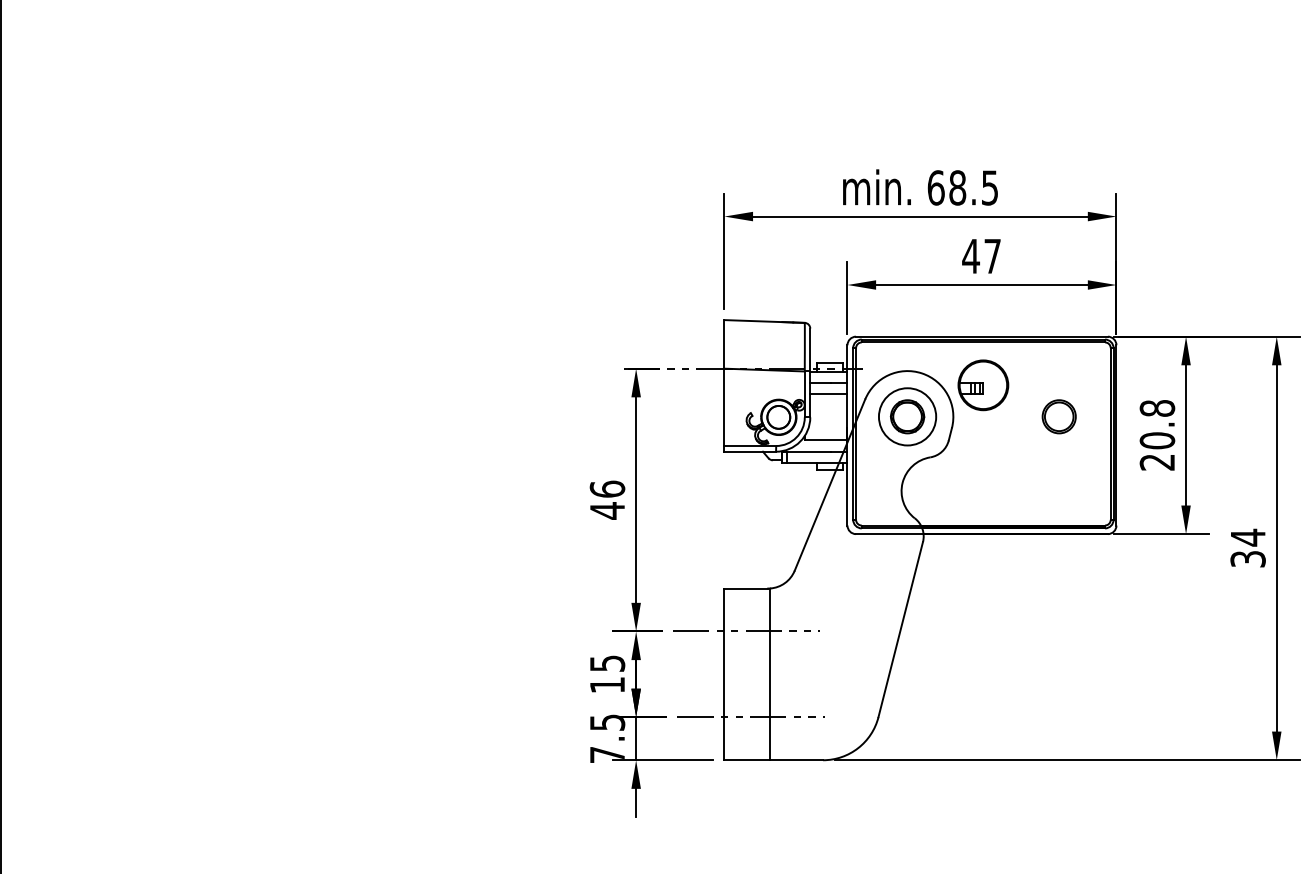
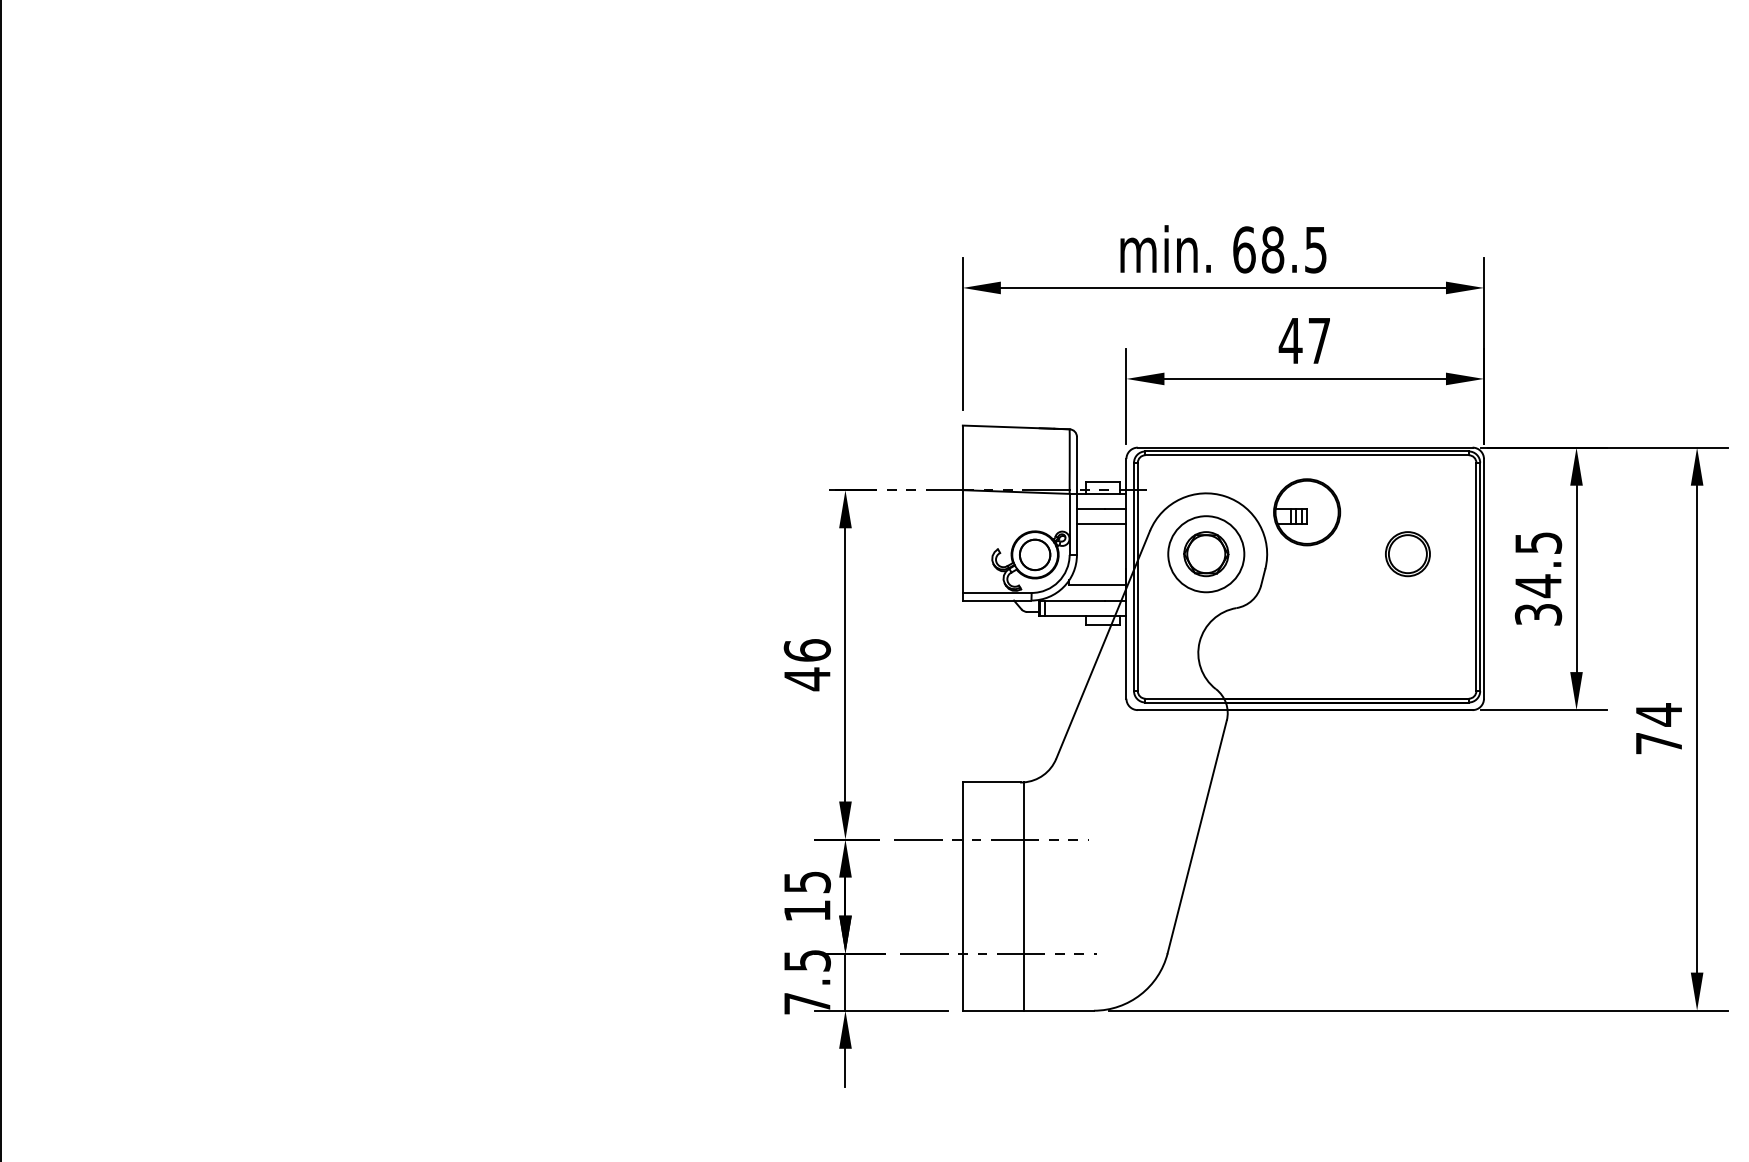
text: (1157, 435) -> (1538, 578), 20.8 -> 34.5
text: (1247, 559) -> (1658, 743), 34 -> 74

